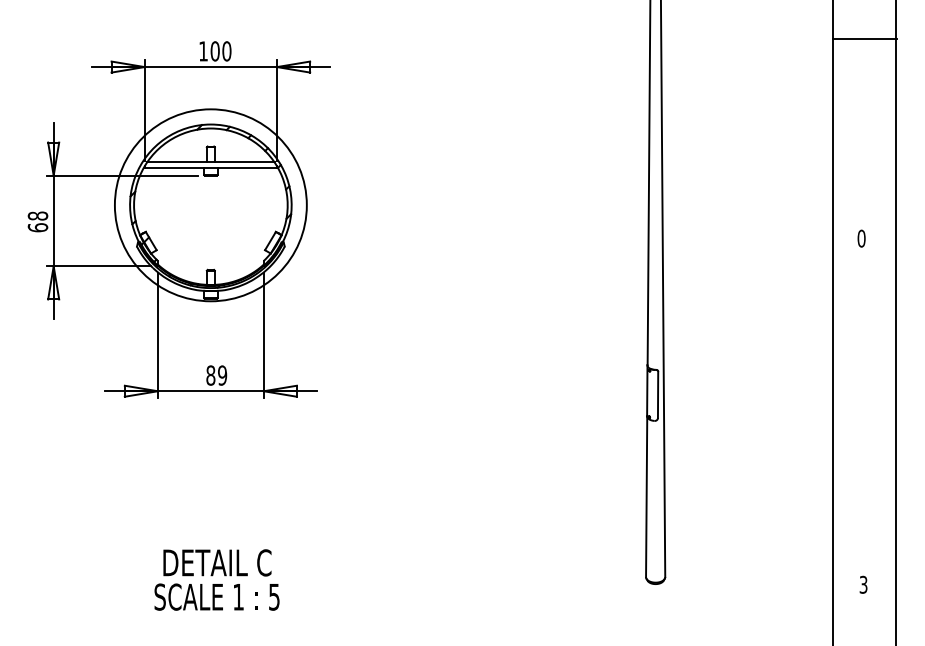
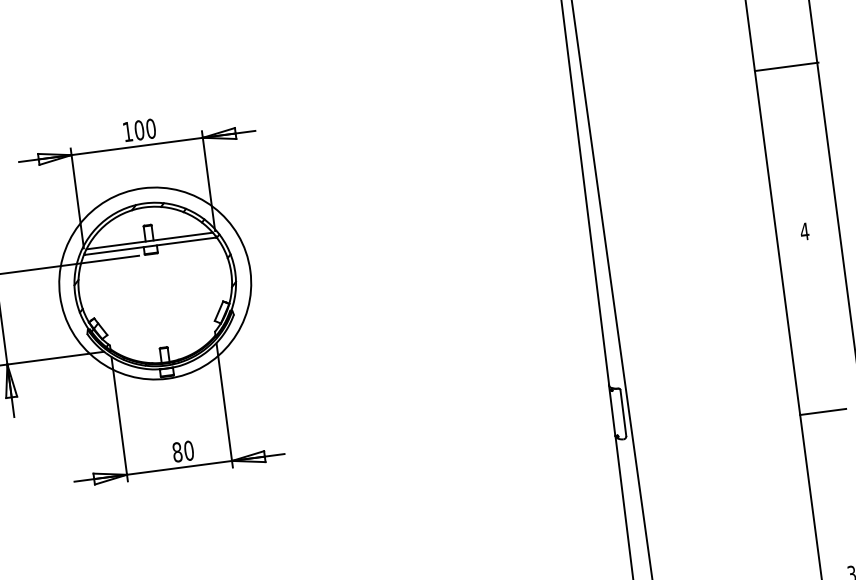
line: (865, 38) -> (786, 66), moved
text: (861, 238) -> (804, 231), 0 -> 4
text: (222, 375) -> (188, 450), 89 -> 80
line: (856, 419) -> (823, 411), added

